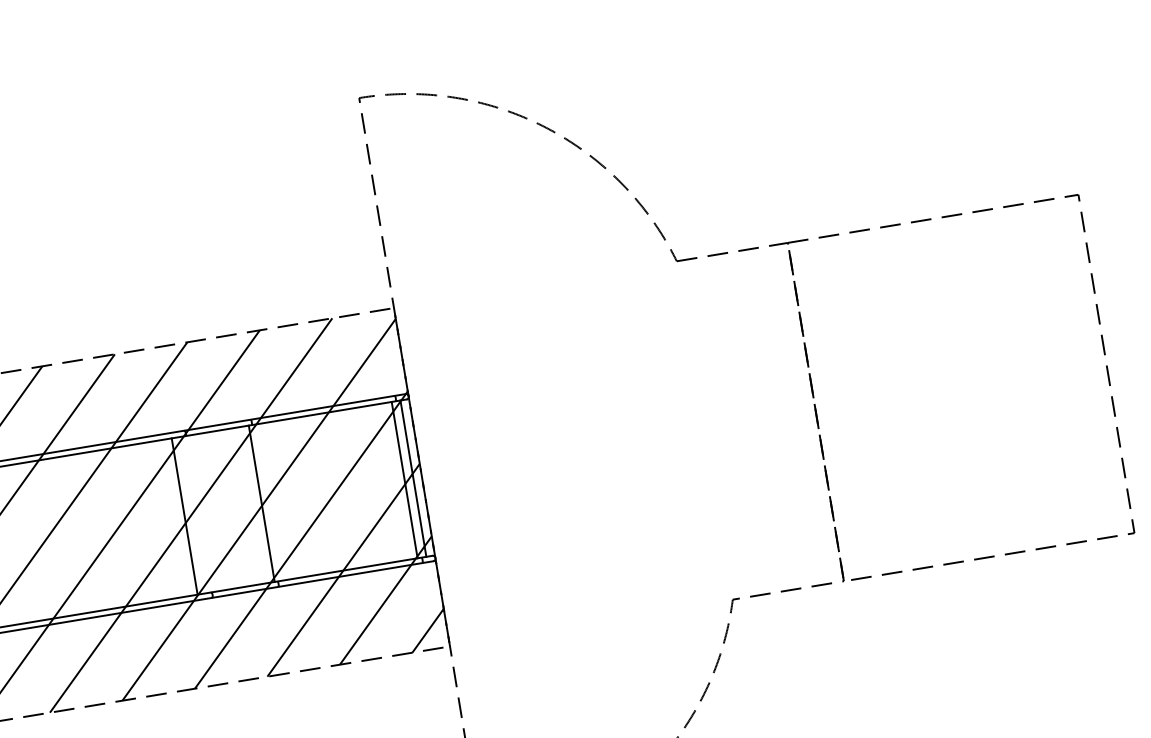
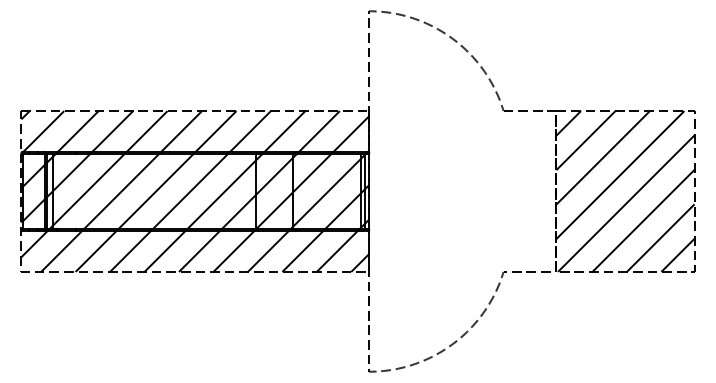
hatch: (961, 387) -> (625, 191), added

